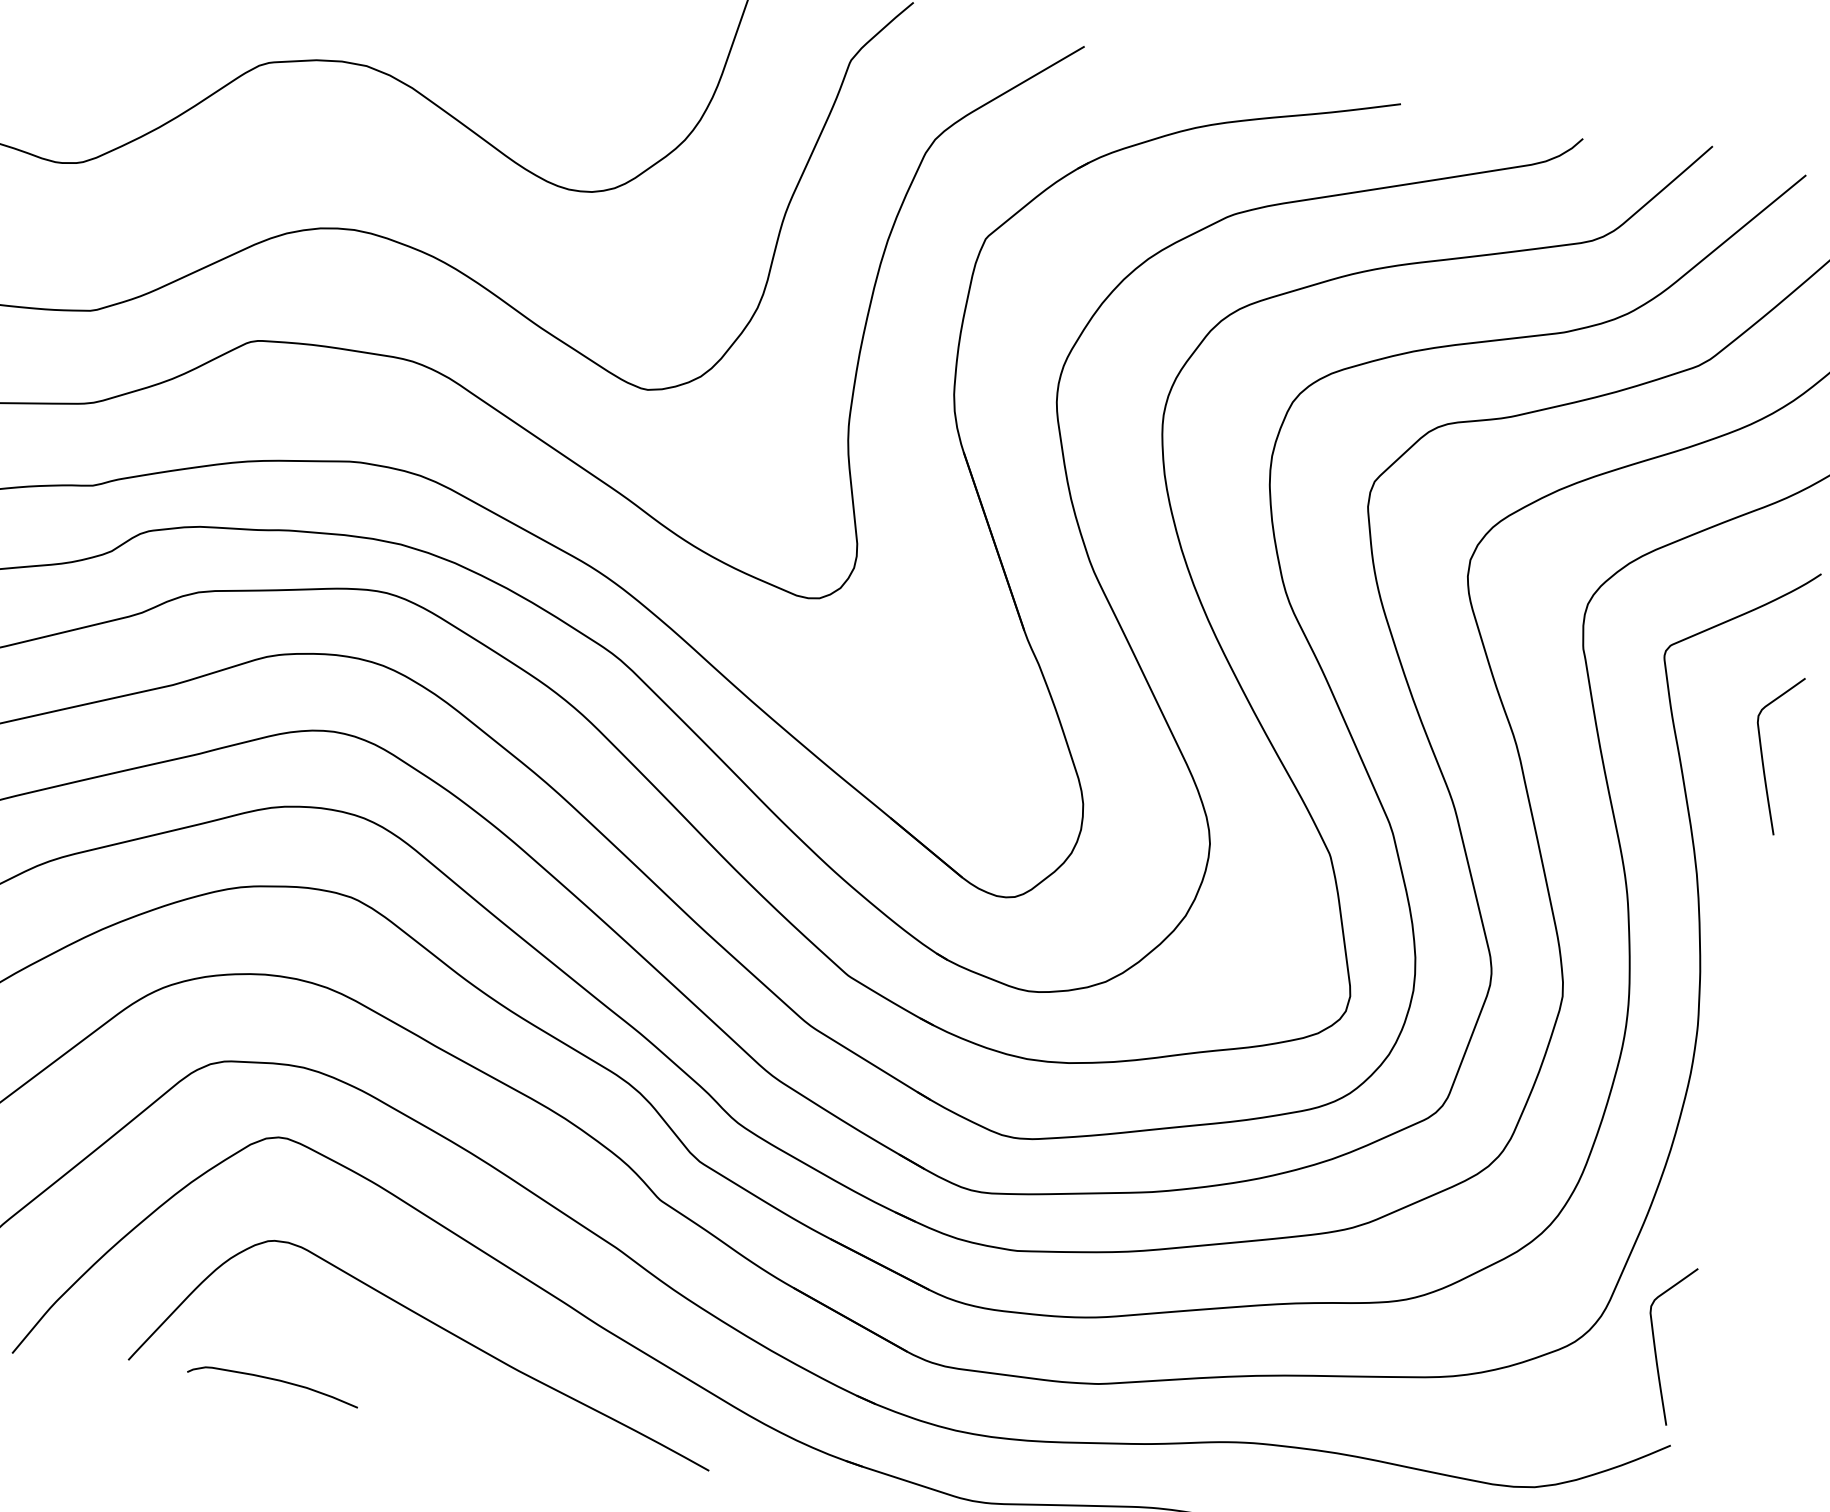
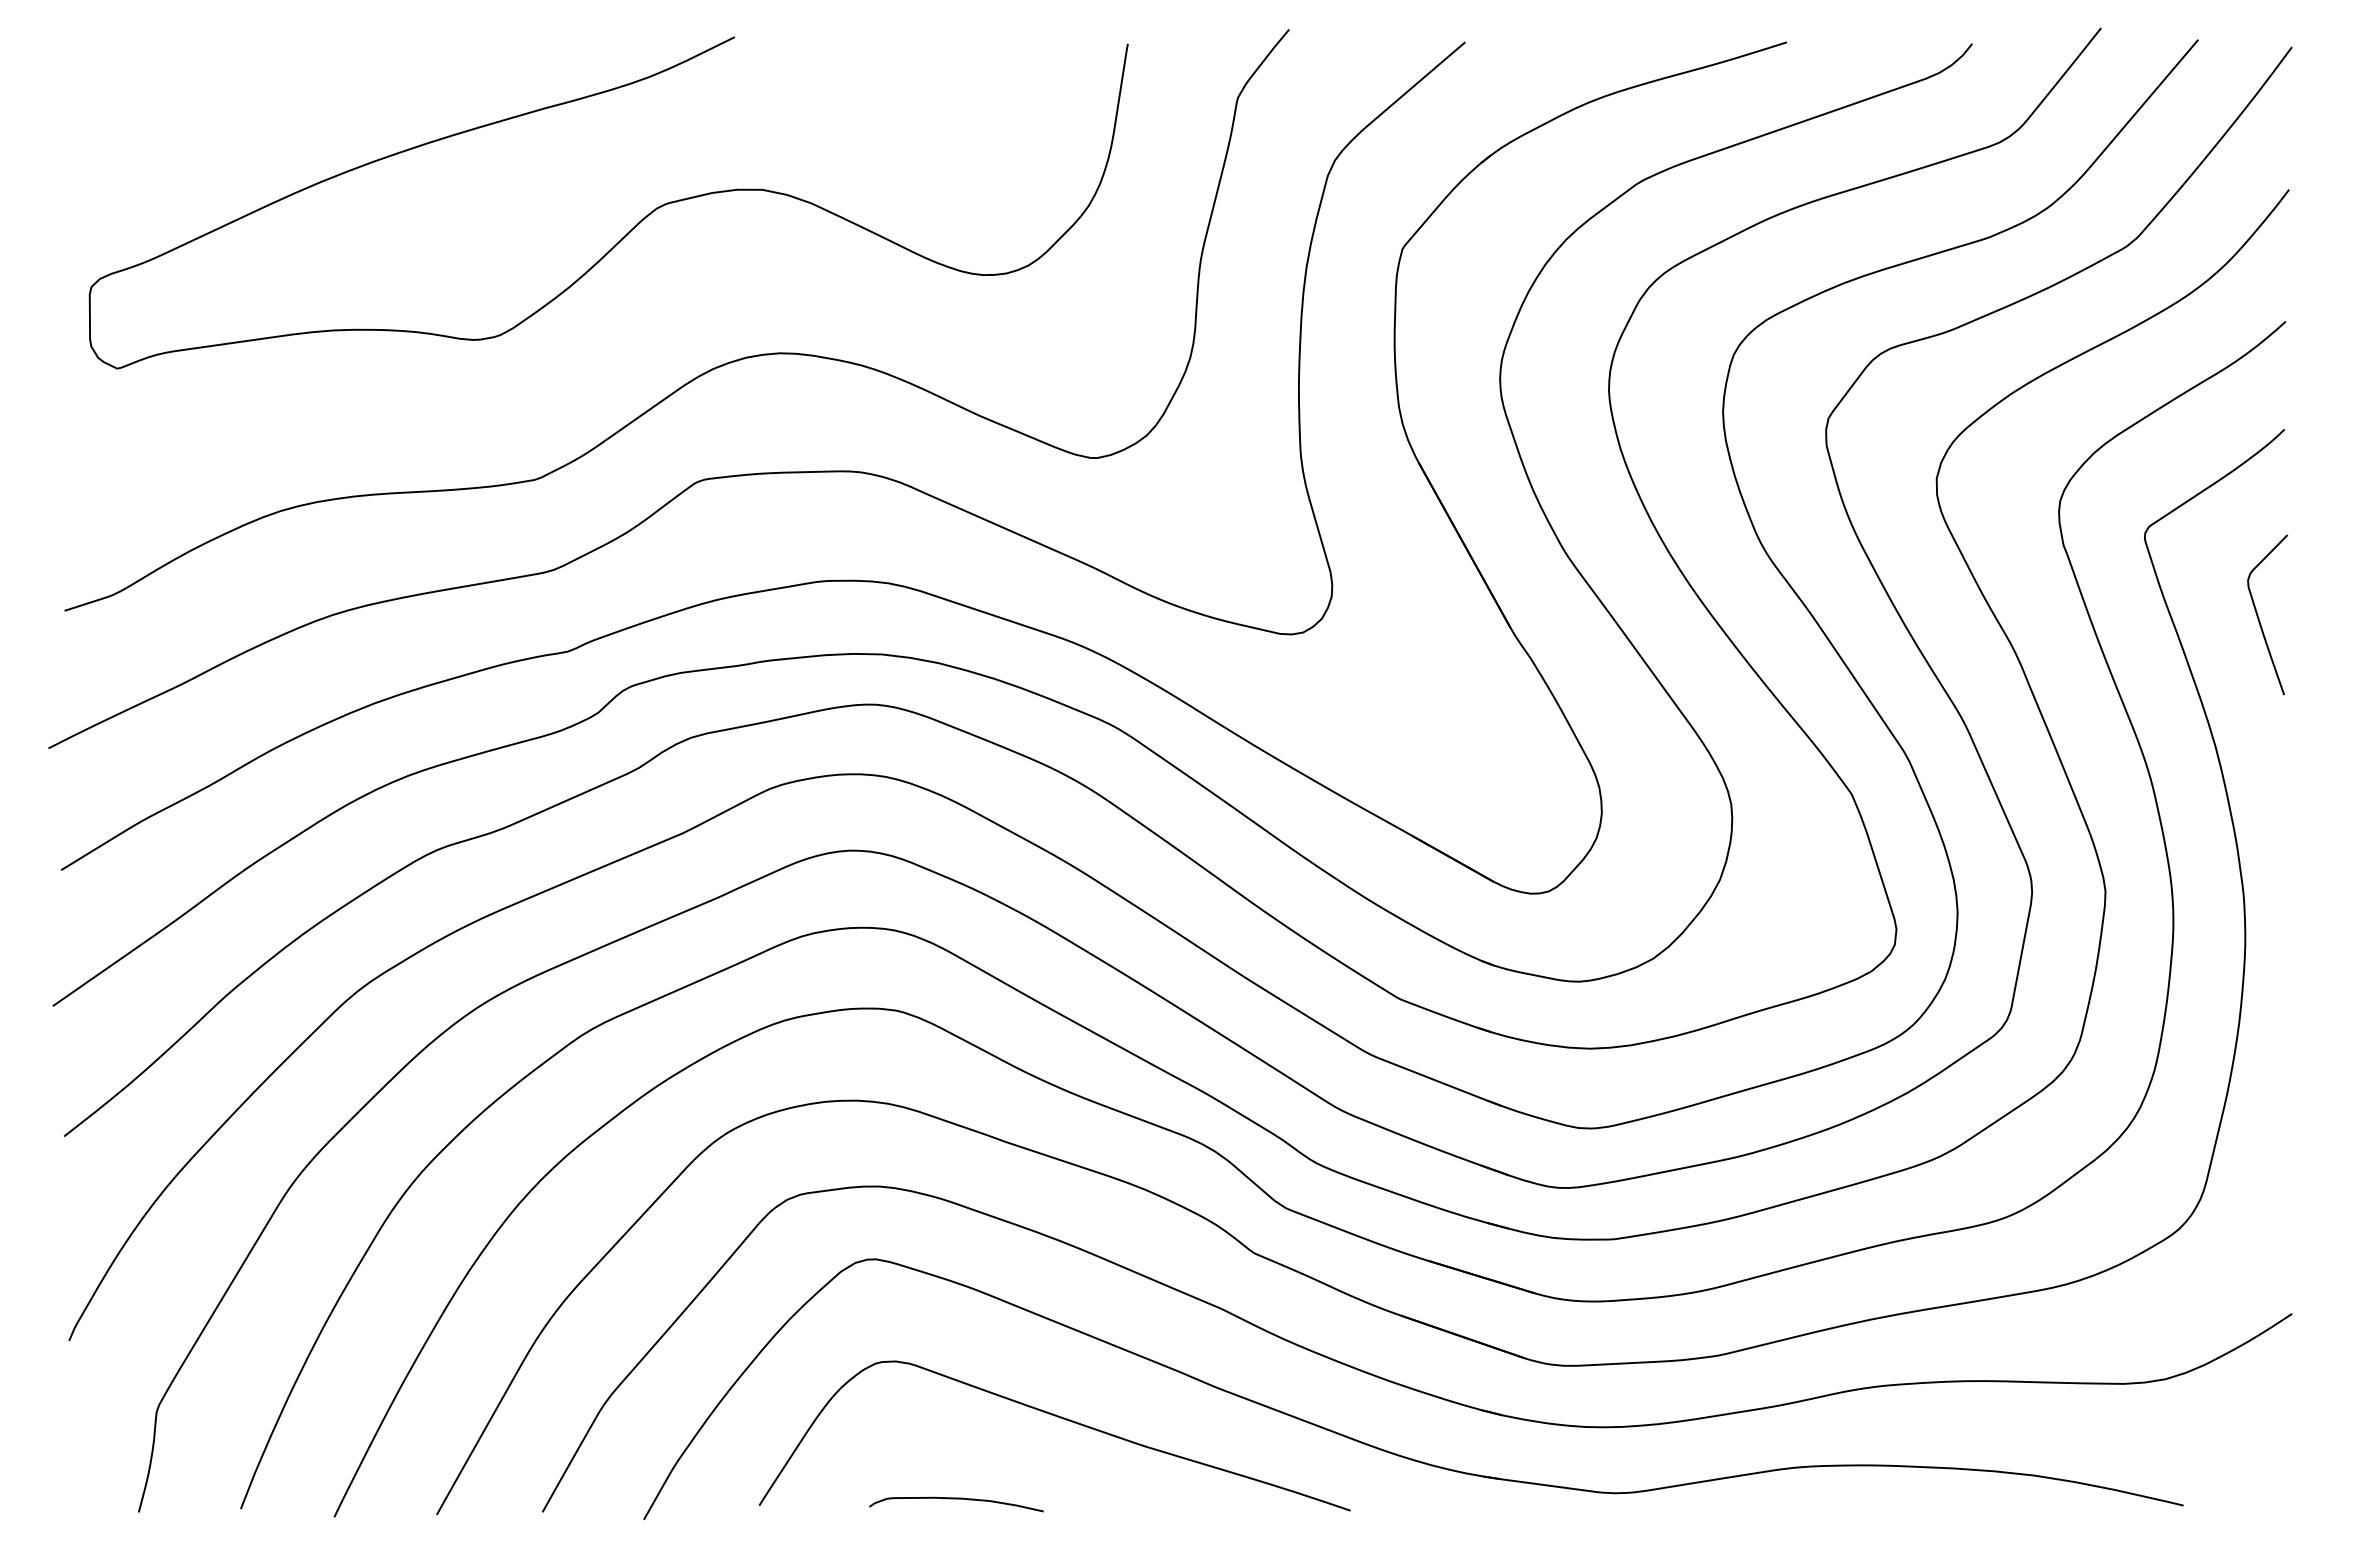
curve: (1655, 1345) -> (2259, 1218), removed
curve: (274, 1380) -> (956, 1499), moved

